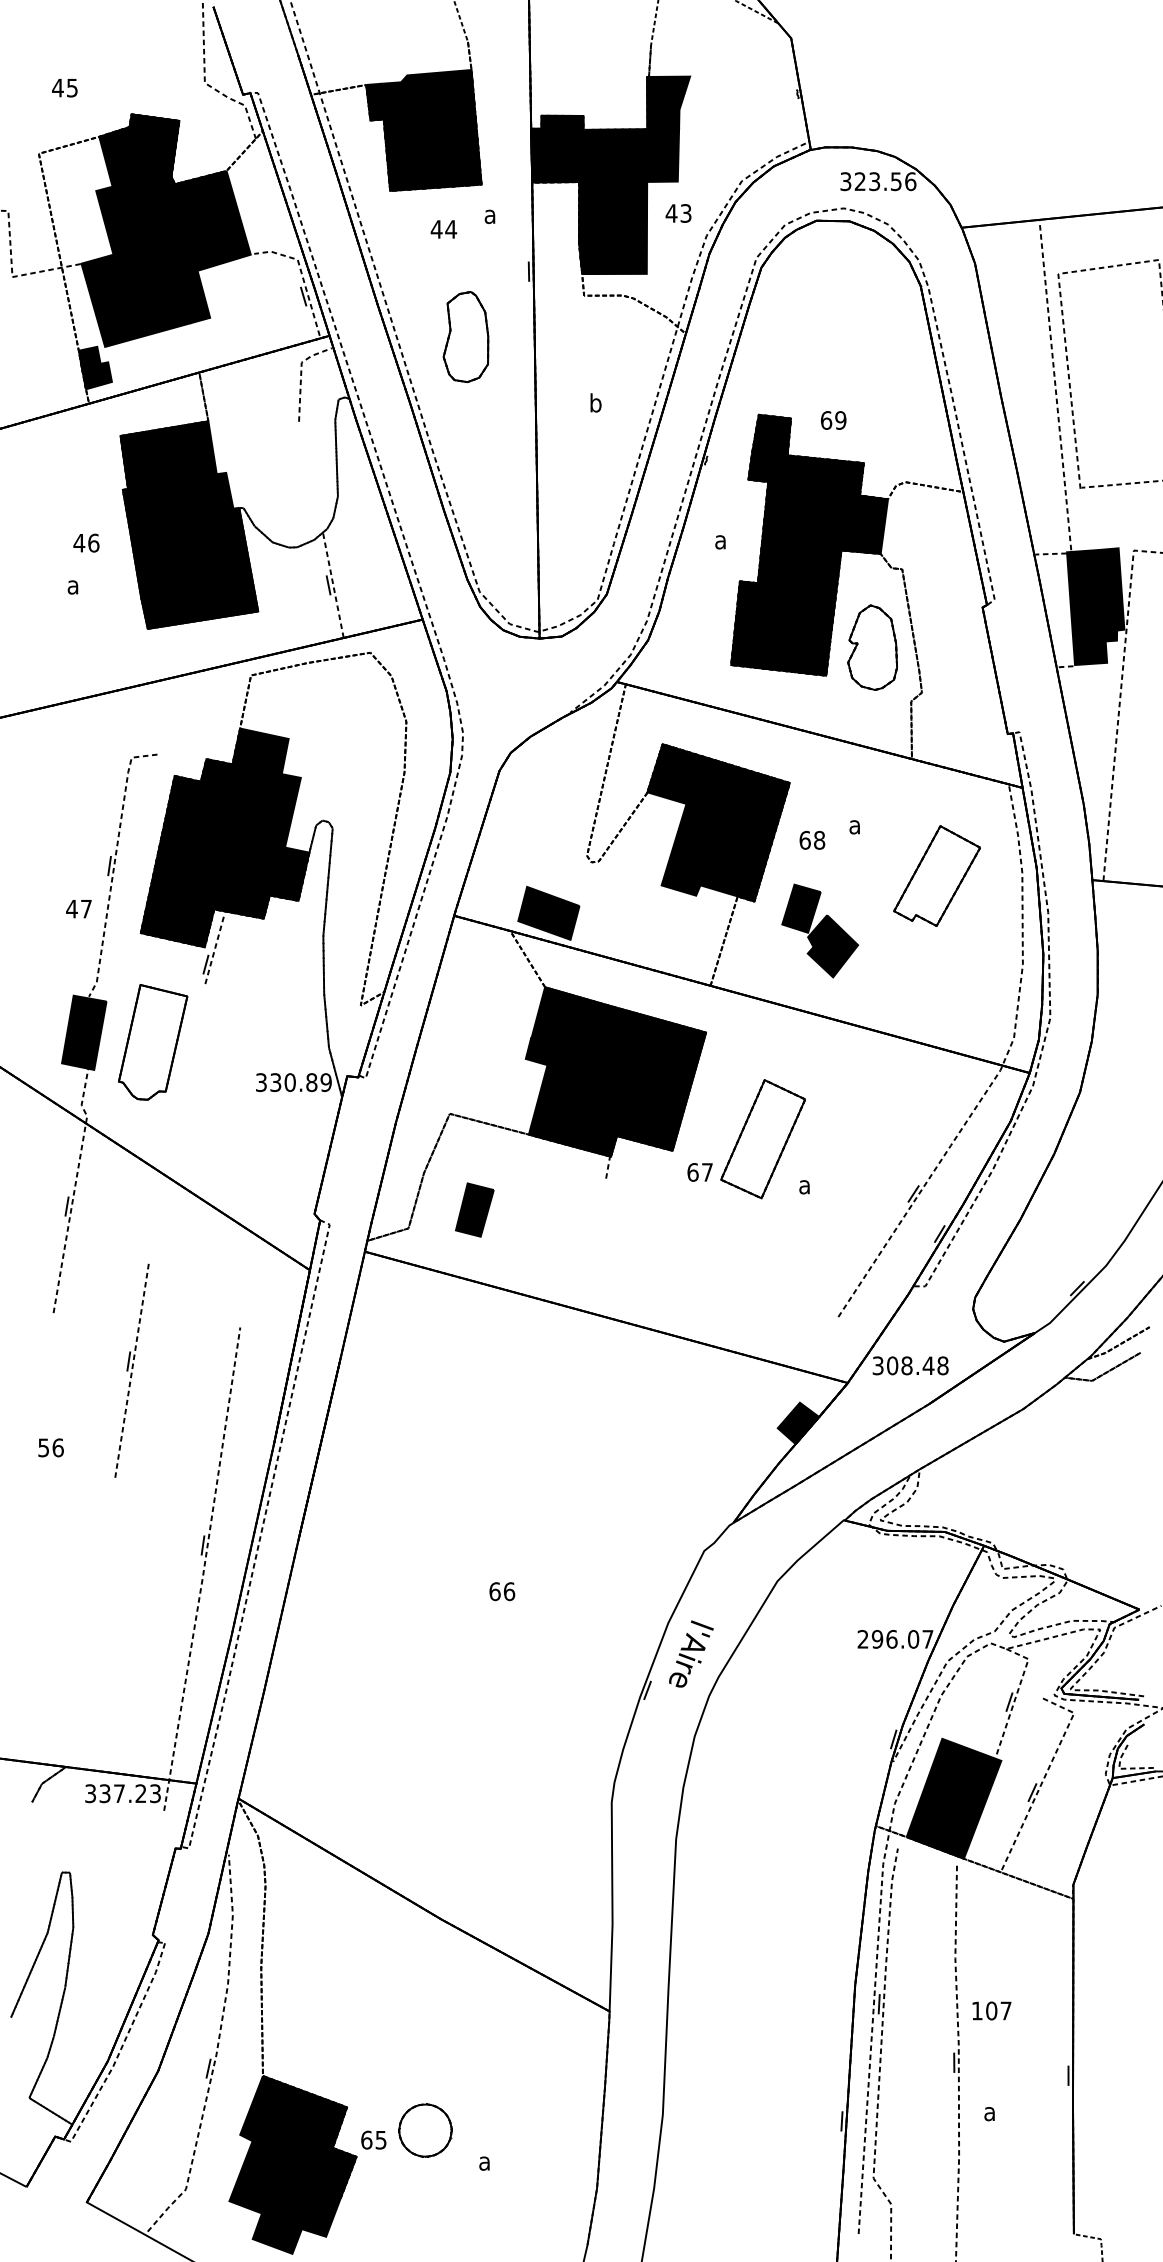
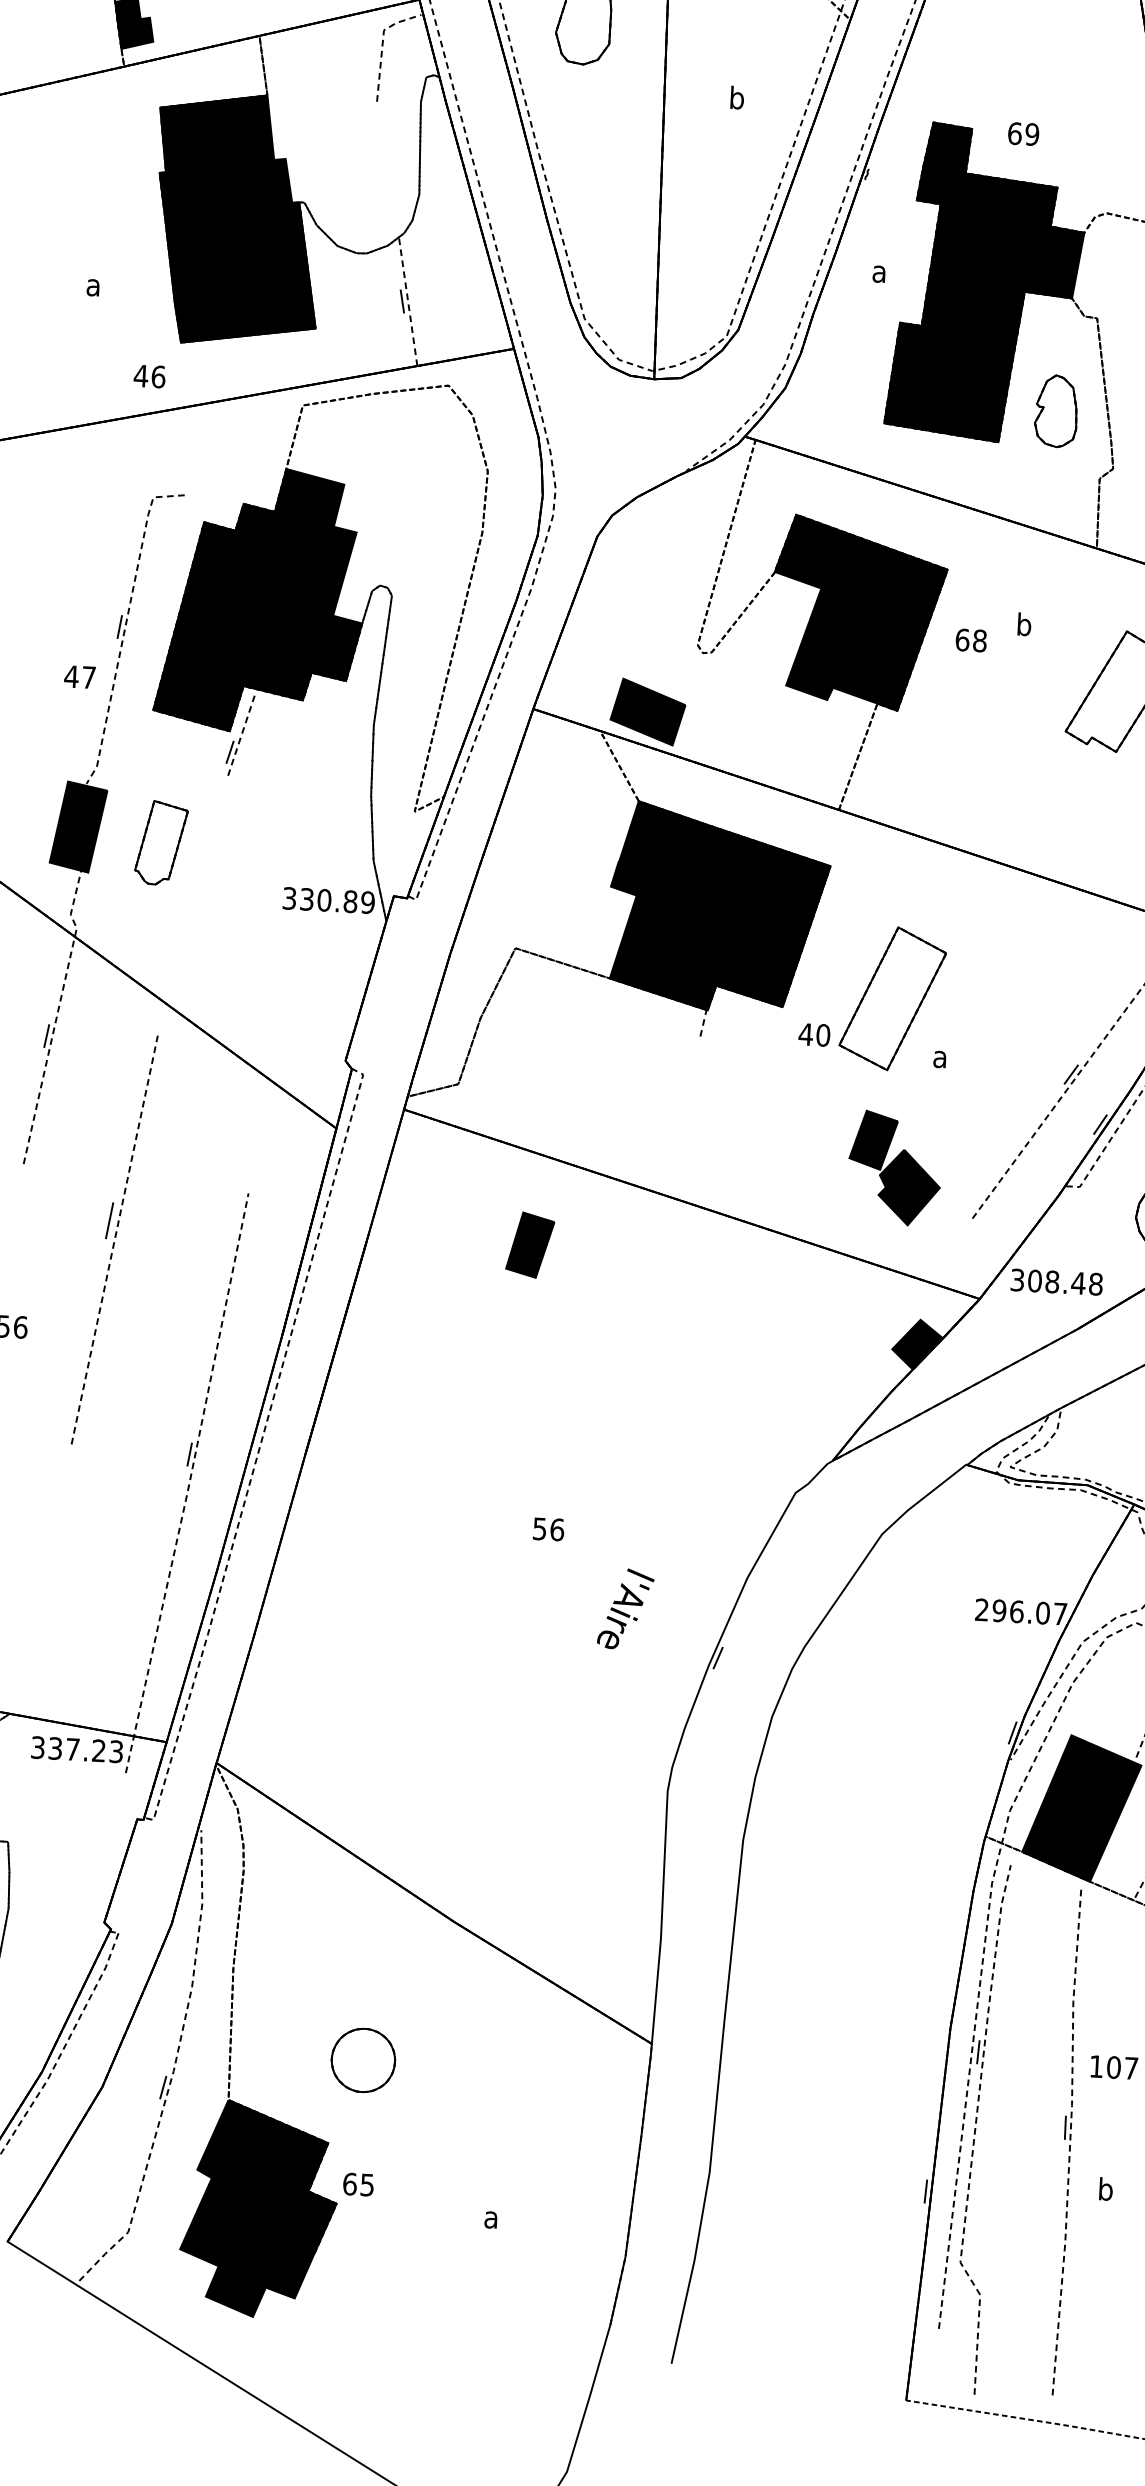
text: (86, 542) -> (149, 375), moved
part: (872, 647) -> (1056, 411), size x0.7
text: (855, 824) -> (1024, 624), a -> b
part: (820, 930) -> (895, 1167), moved
part: (153, 1042) -> (161, 843), size x0.6
text: (700, 1172) -> (814, 1035), 67 -> 40
part: (474, 1209) -> (529, 1244), moved
part: (131, 1370) -> (114, 1238), size x1.6
text: (494, 1591) -> (539, 1528), 66 -> 56
text: (691, 1653) -> (626, 1608), moved
text: (990, 2111) -> (1106, 2189), a -> b
part: (425, 2130) -> (363, 2060), moved

